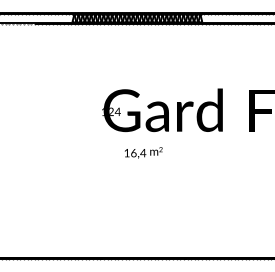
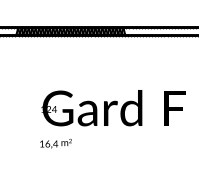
text: (143, 152) -> (55, 143), moved

